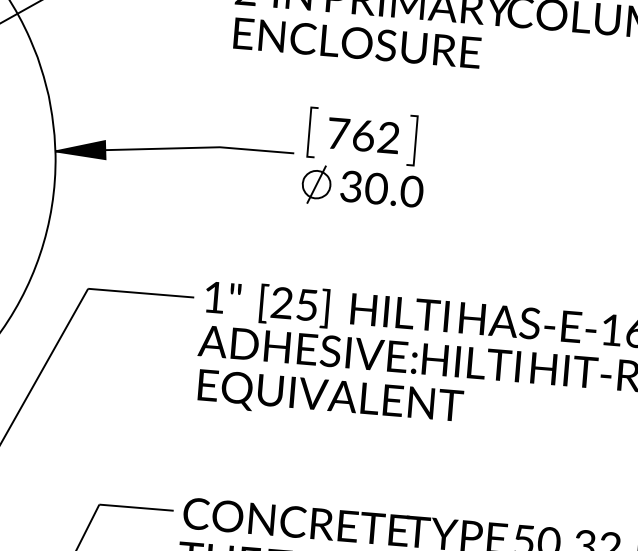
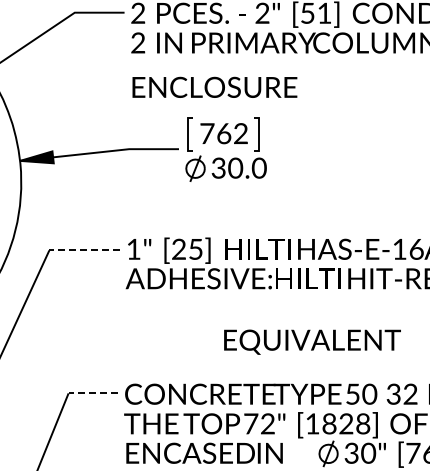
text: (356, 41) -> (214, 86), moved
line: (140, 293) -> (84, 250), solid -> dashed
text: (330, 397) -> (312, 341), moved
line: (136, 507) -> (93, 393), solid -> dashed

